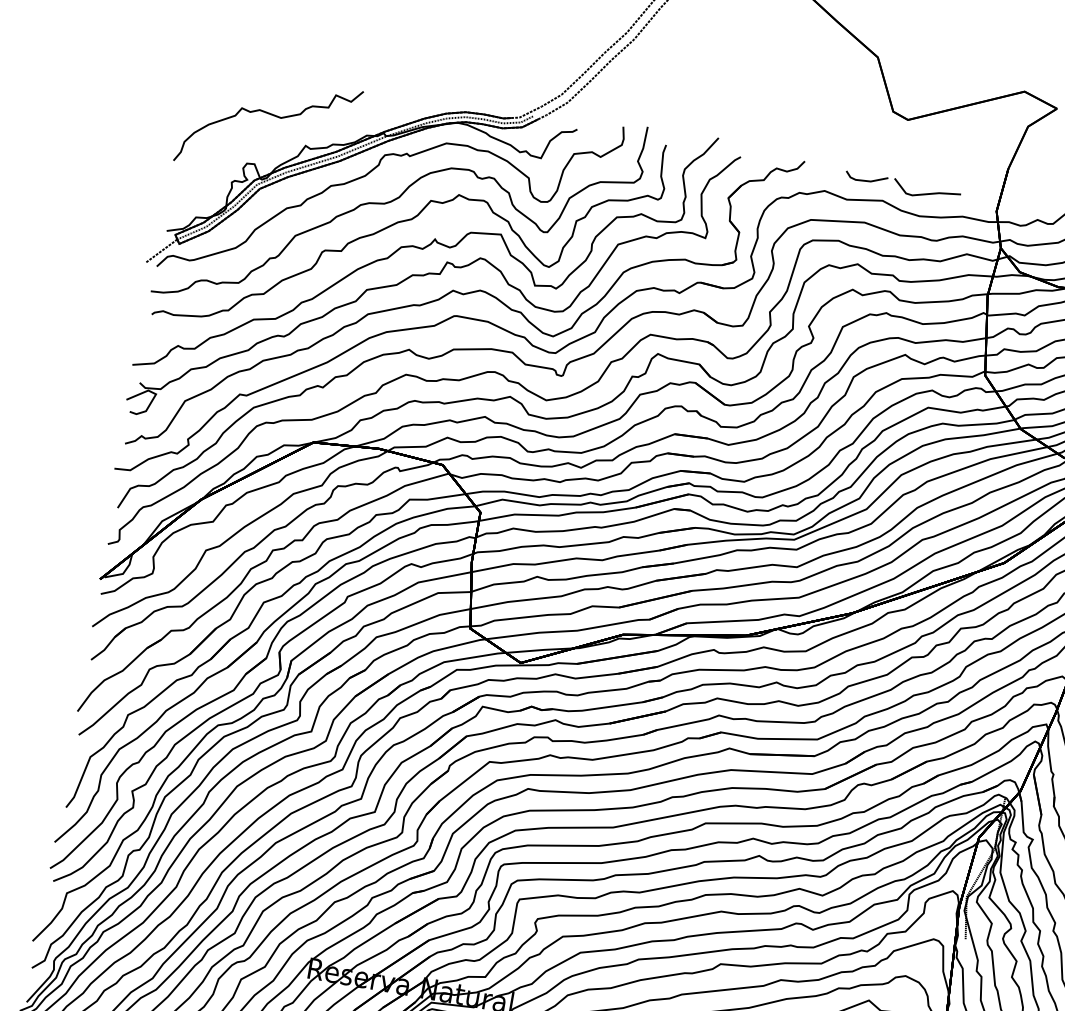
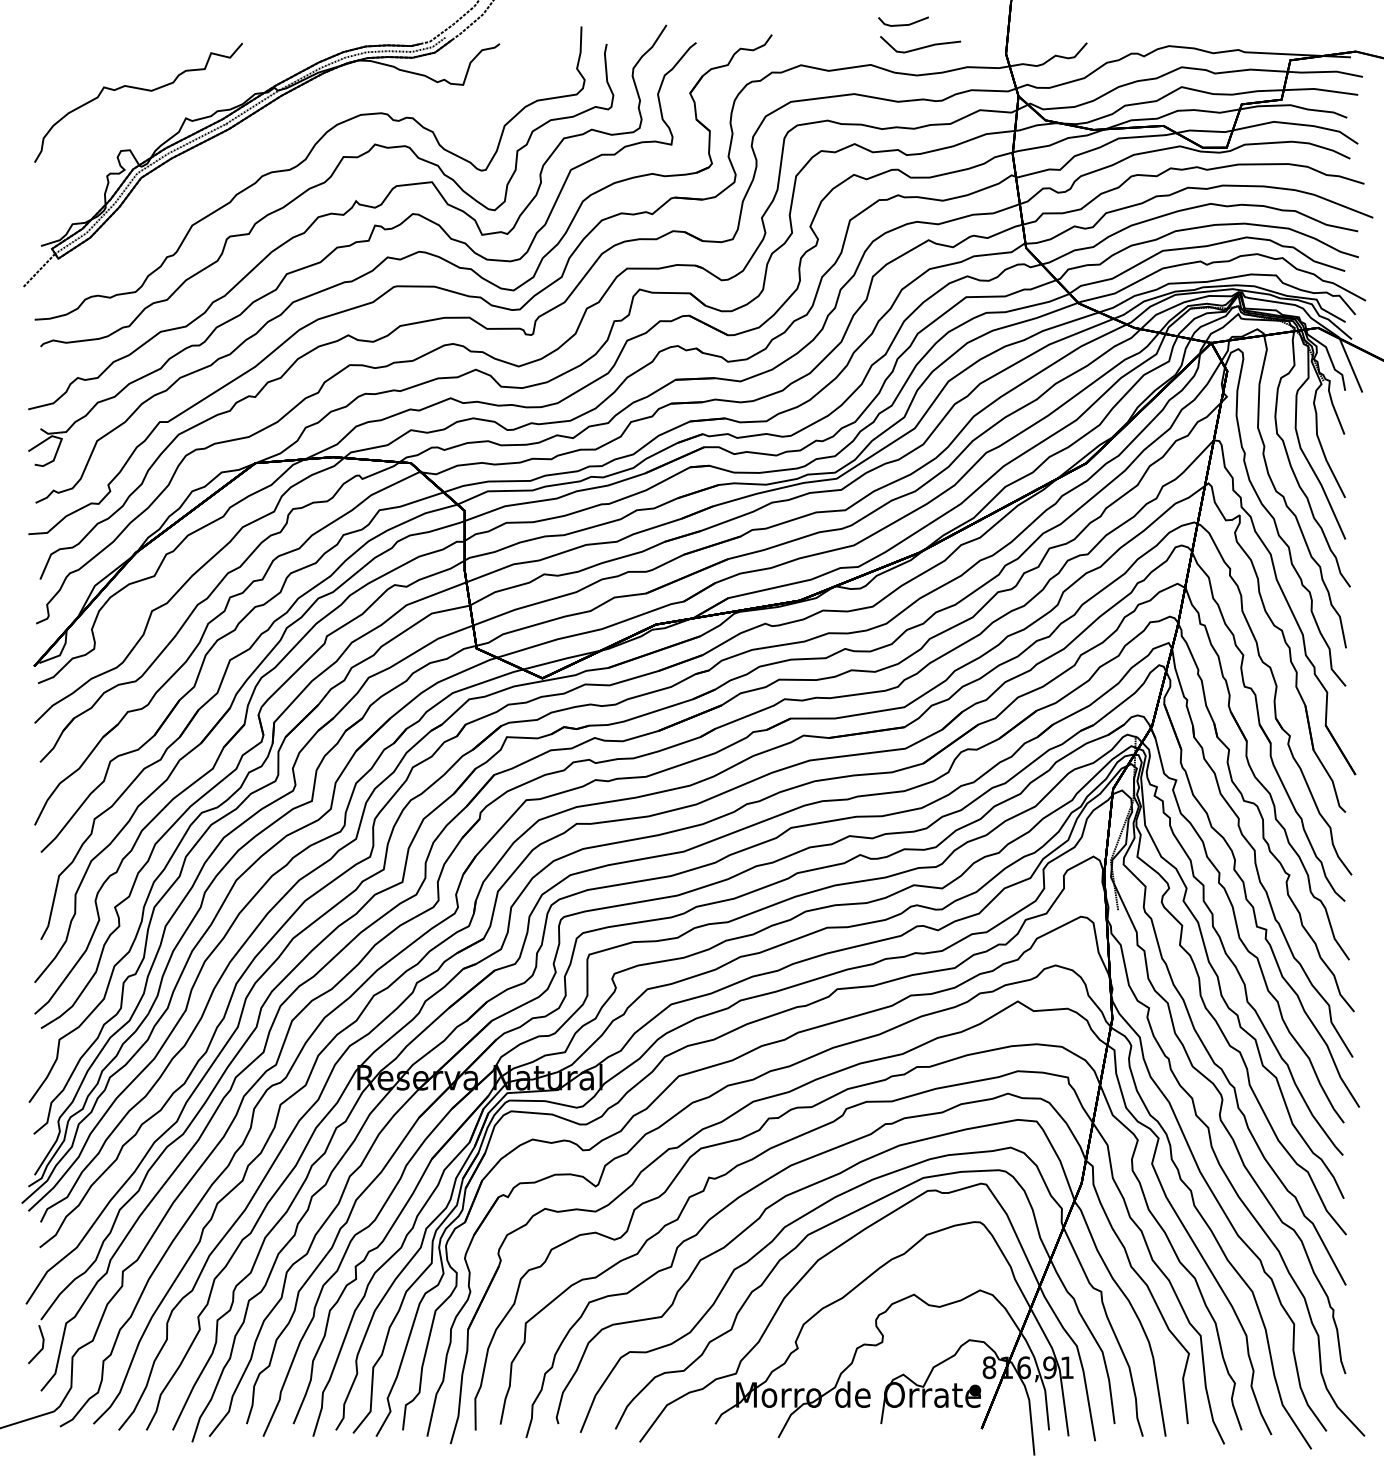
part: (370, 172) -> (267, 136), removed
line: (866, 180) -> (903, 24), moved

